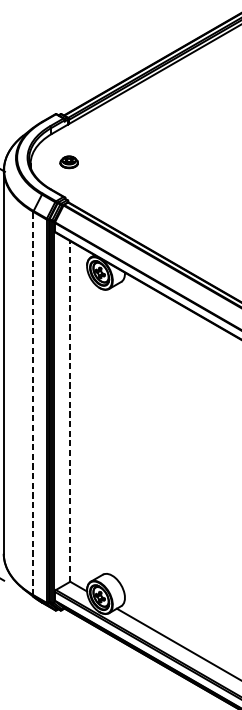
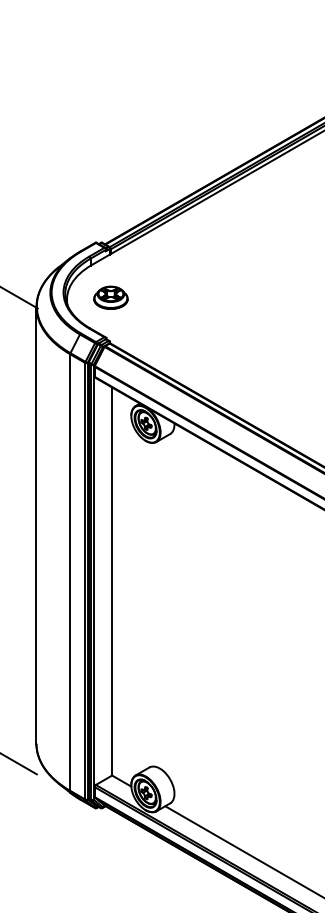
part: (68, 162) -> (110, 297), size x1.67
line: (33, 403) -> (70, 572), dashed -> solid
line: (69, 410) -> (111, 580), dashed -> solid

